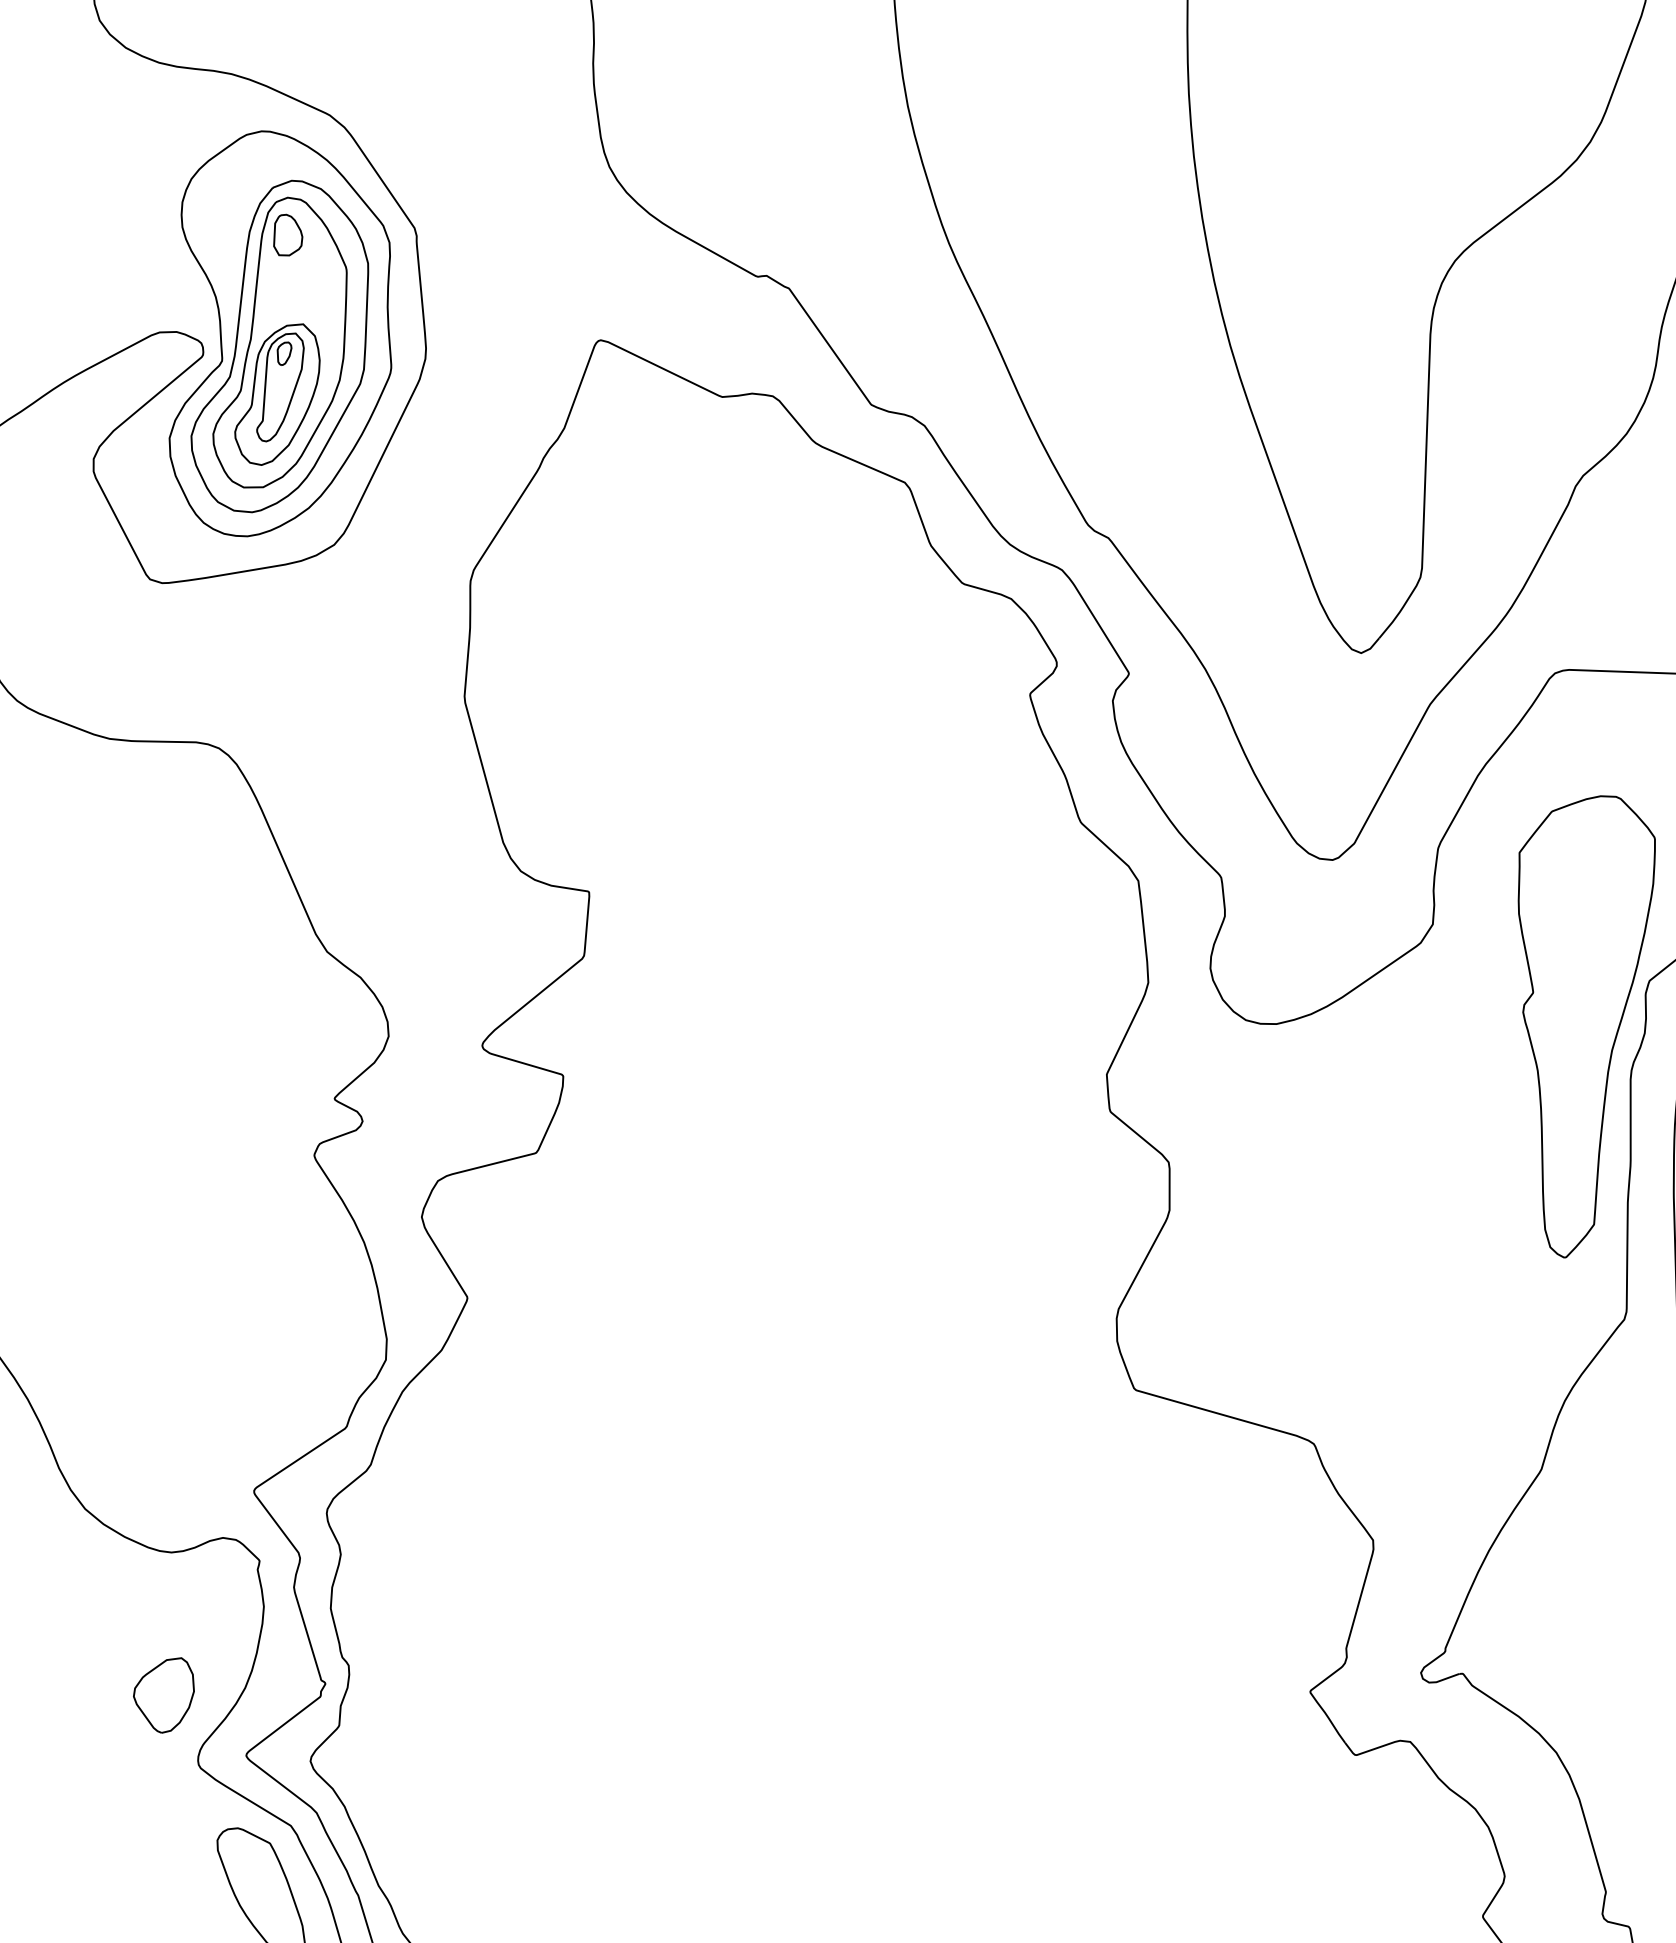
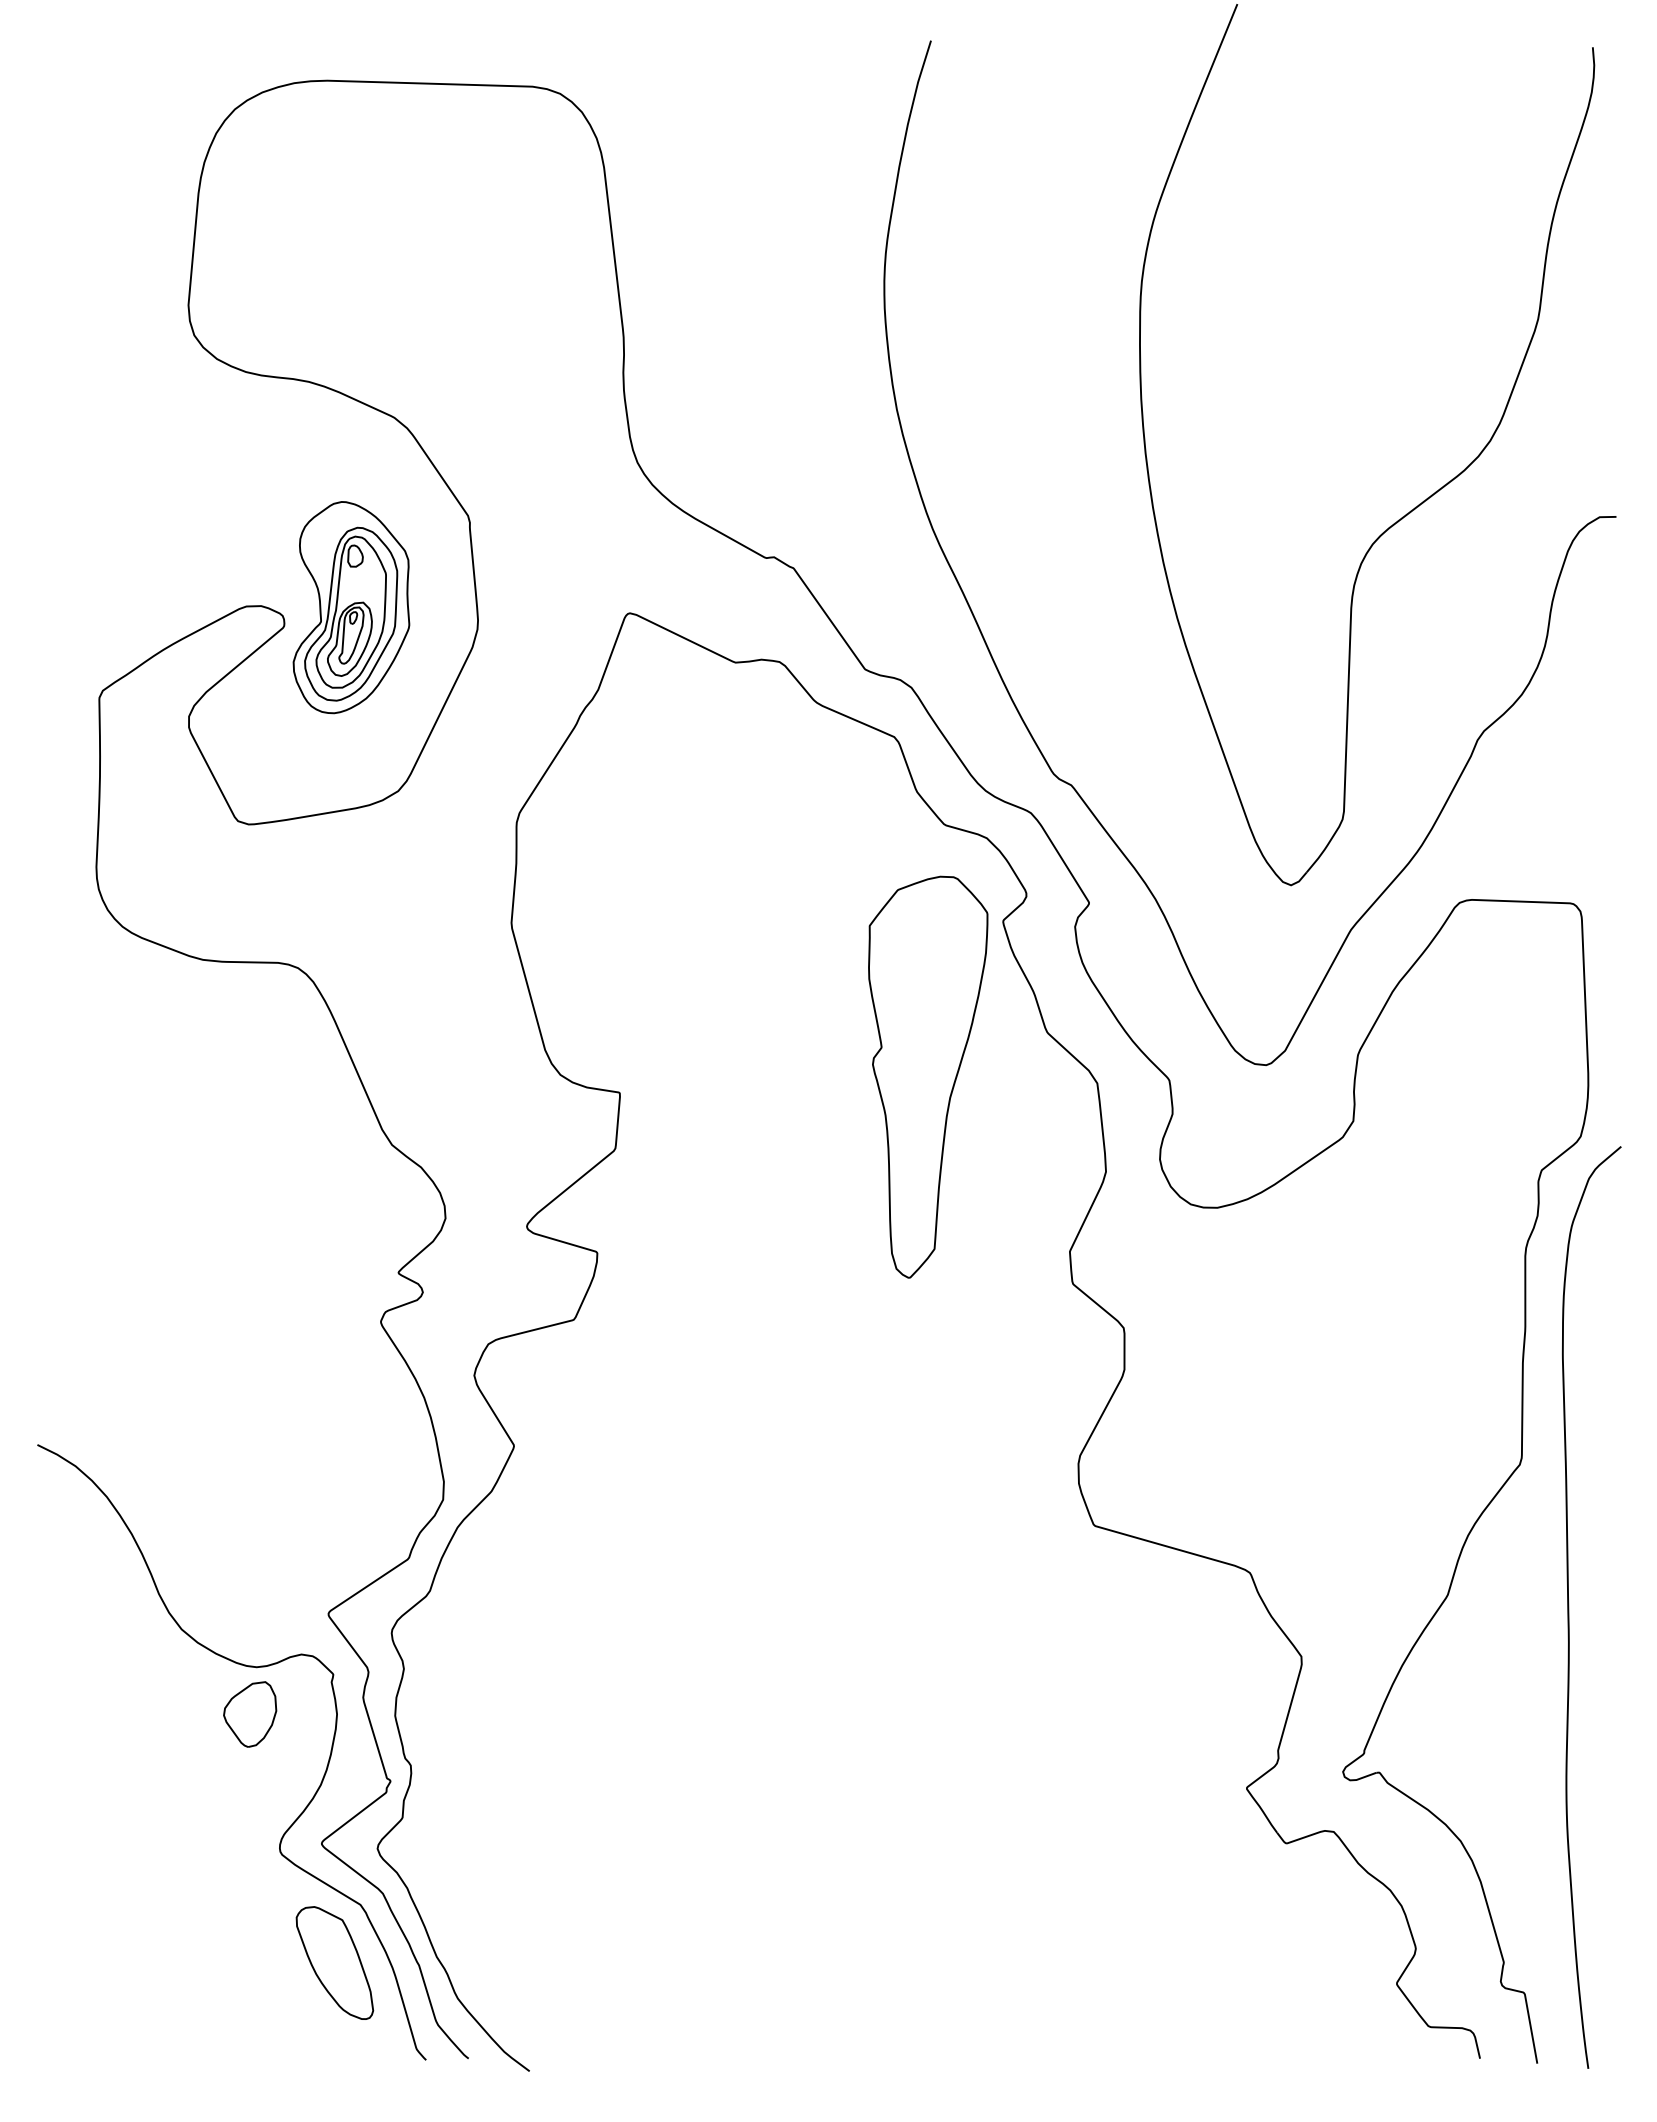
part: (280, 333) -> (351, 607), size x0.6
part: (1587, 1026) -> (928, 1076), moved
part: (164, 1695) -> (250, 1714), moved

